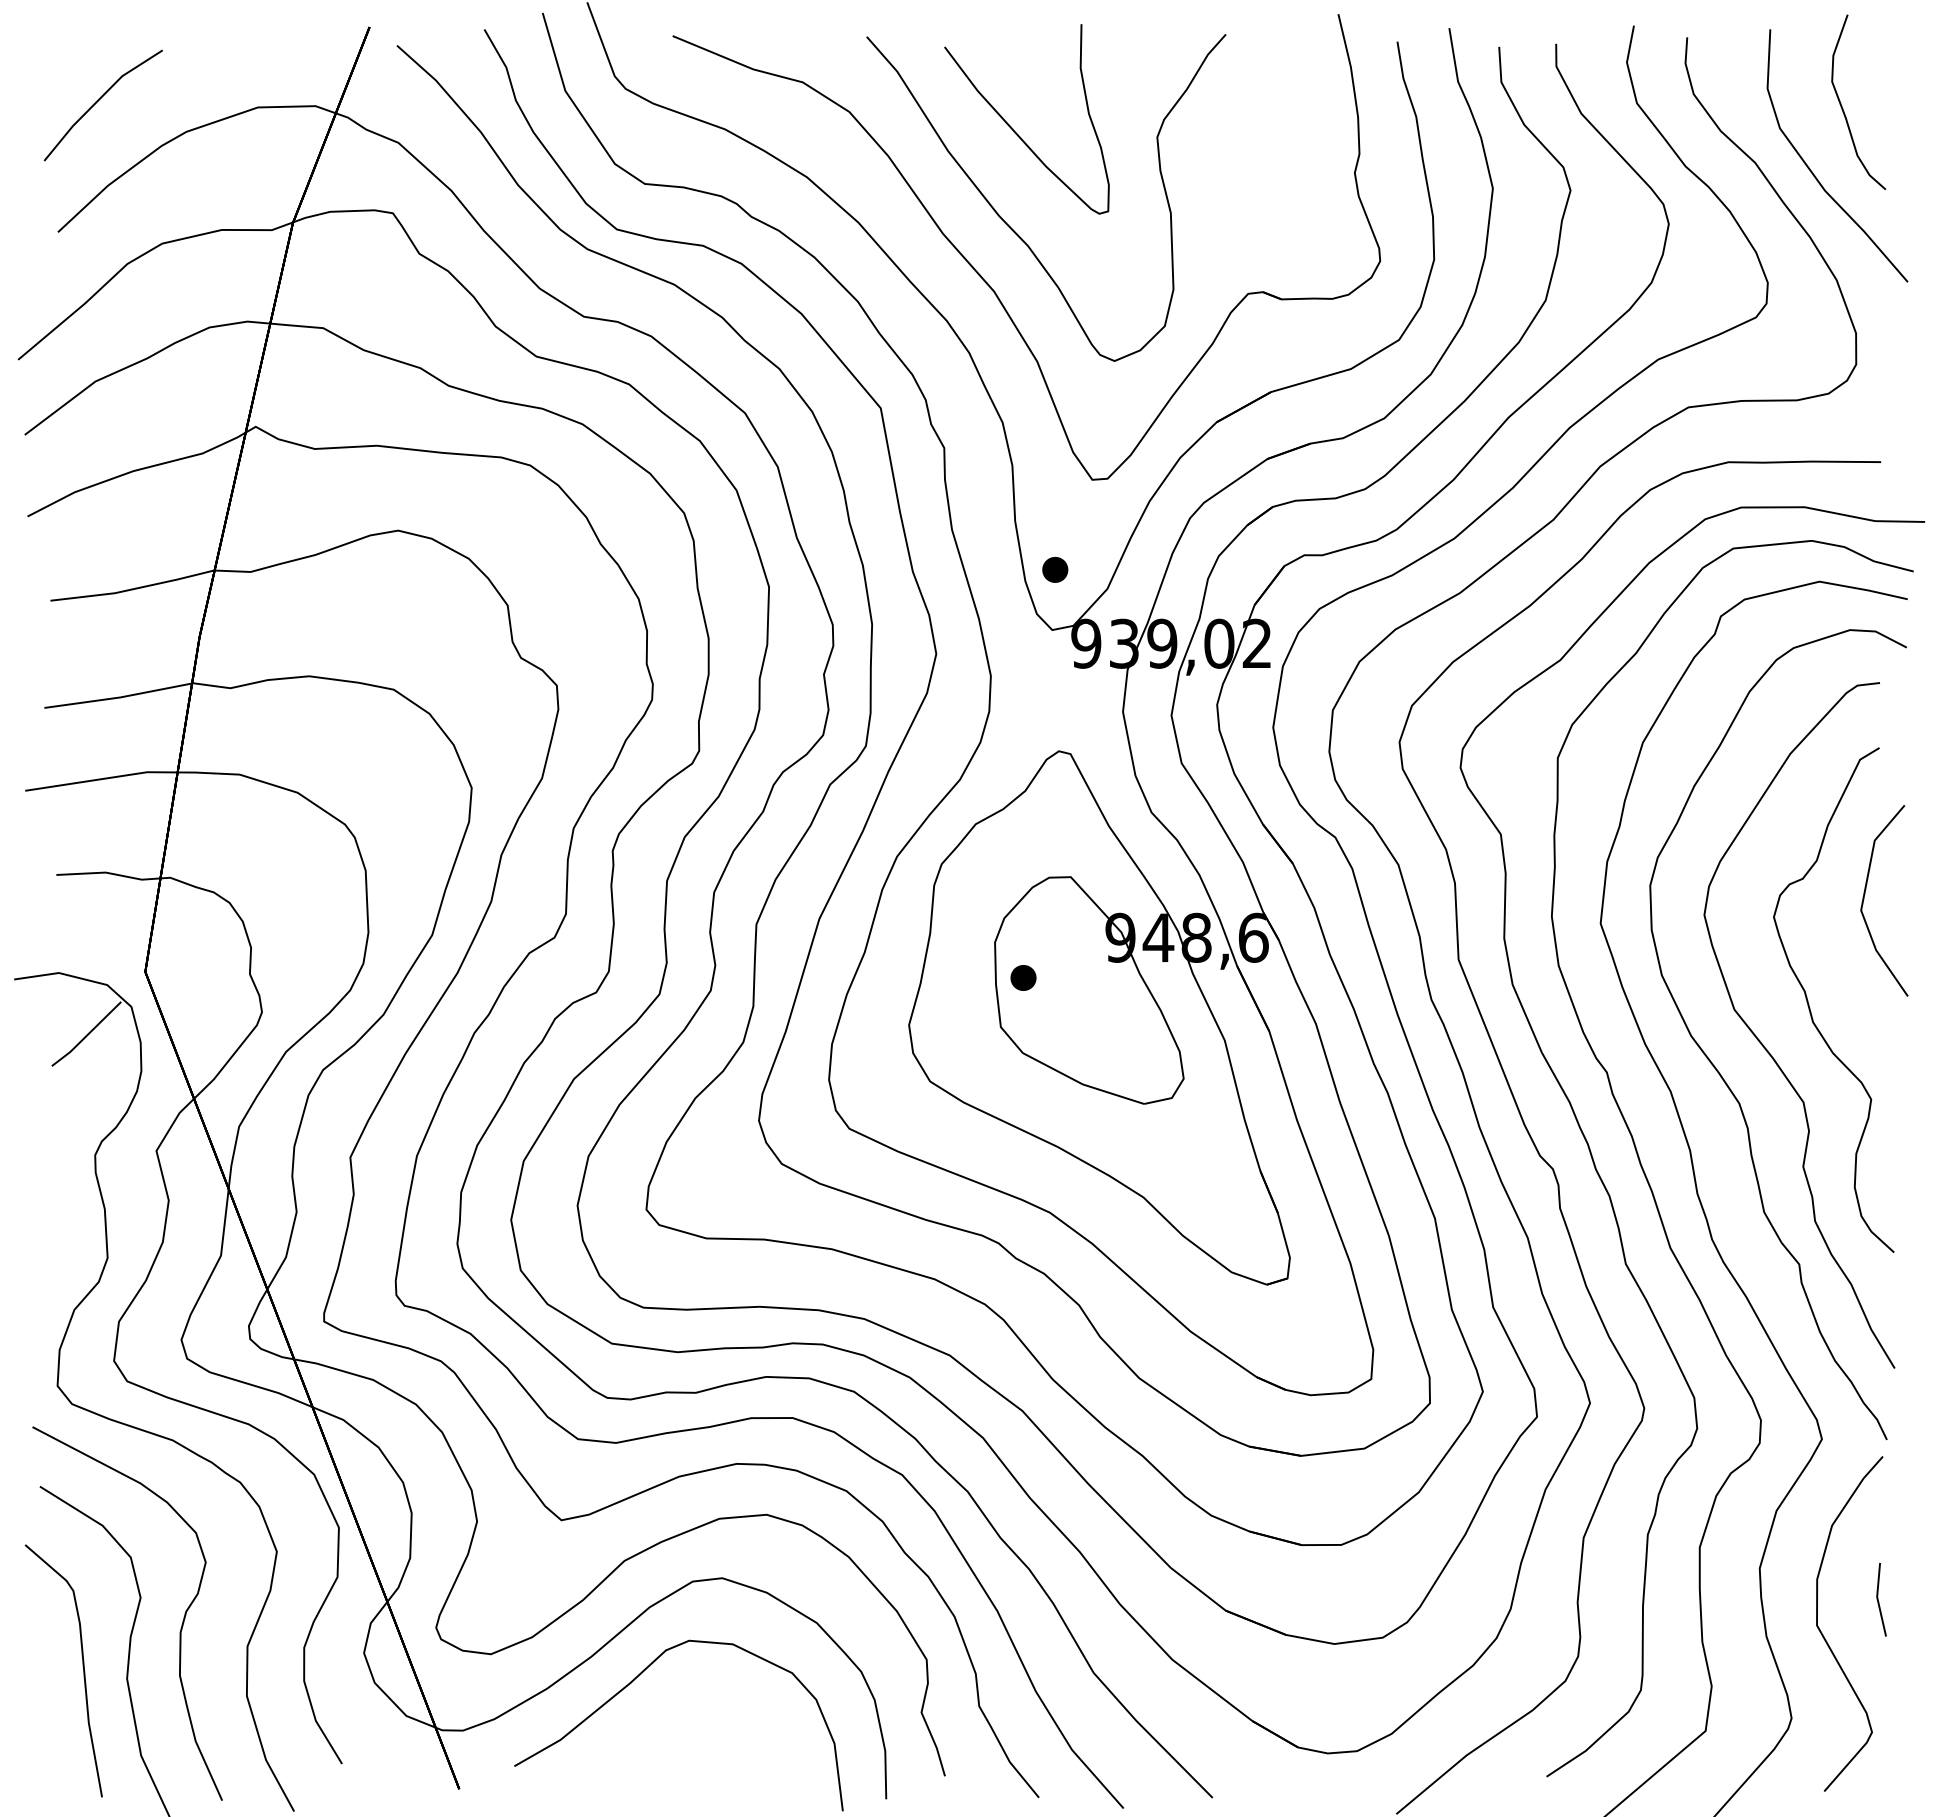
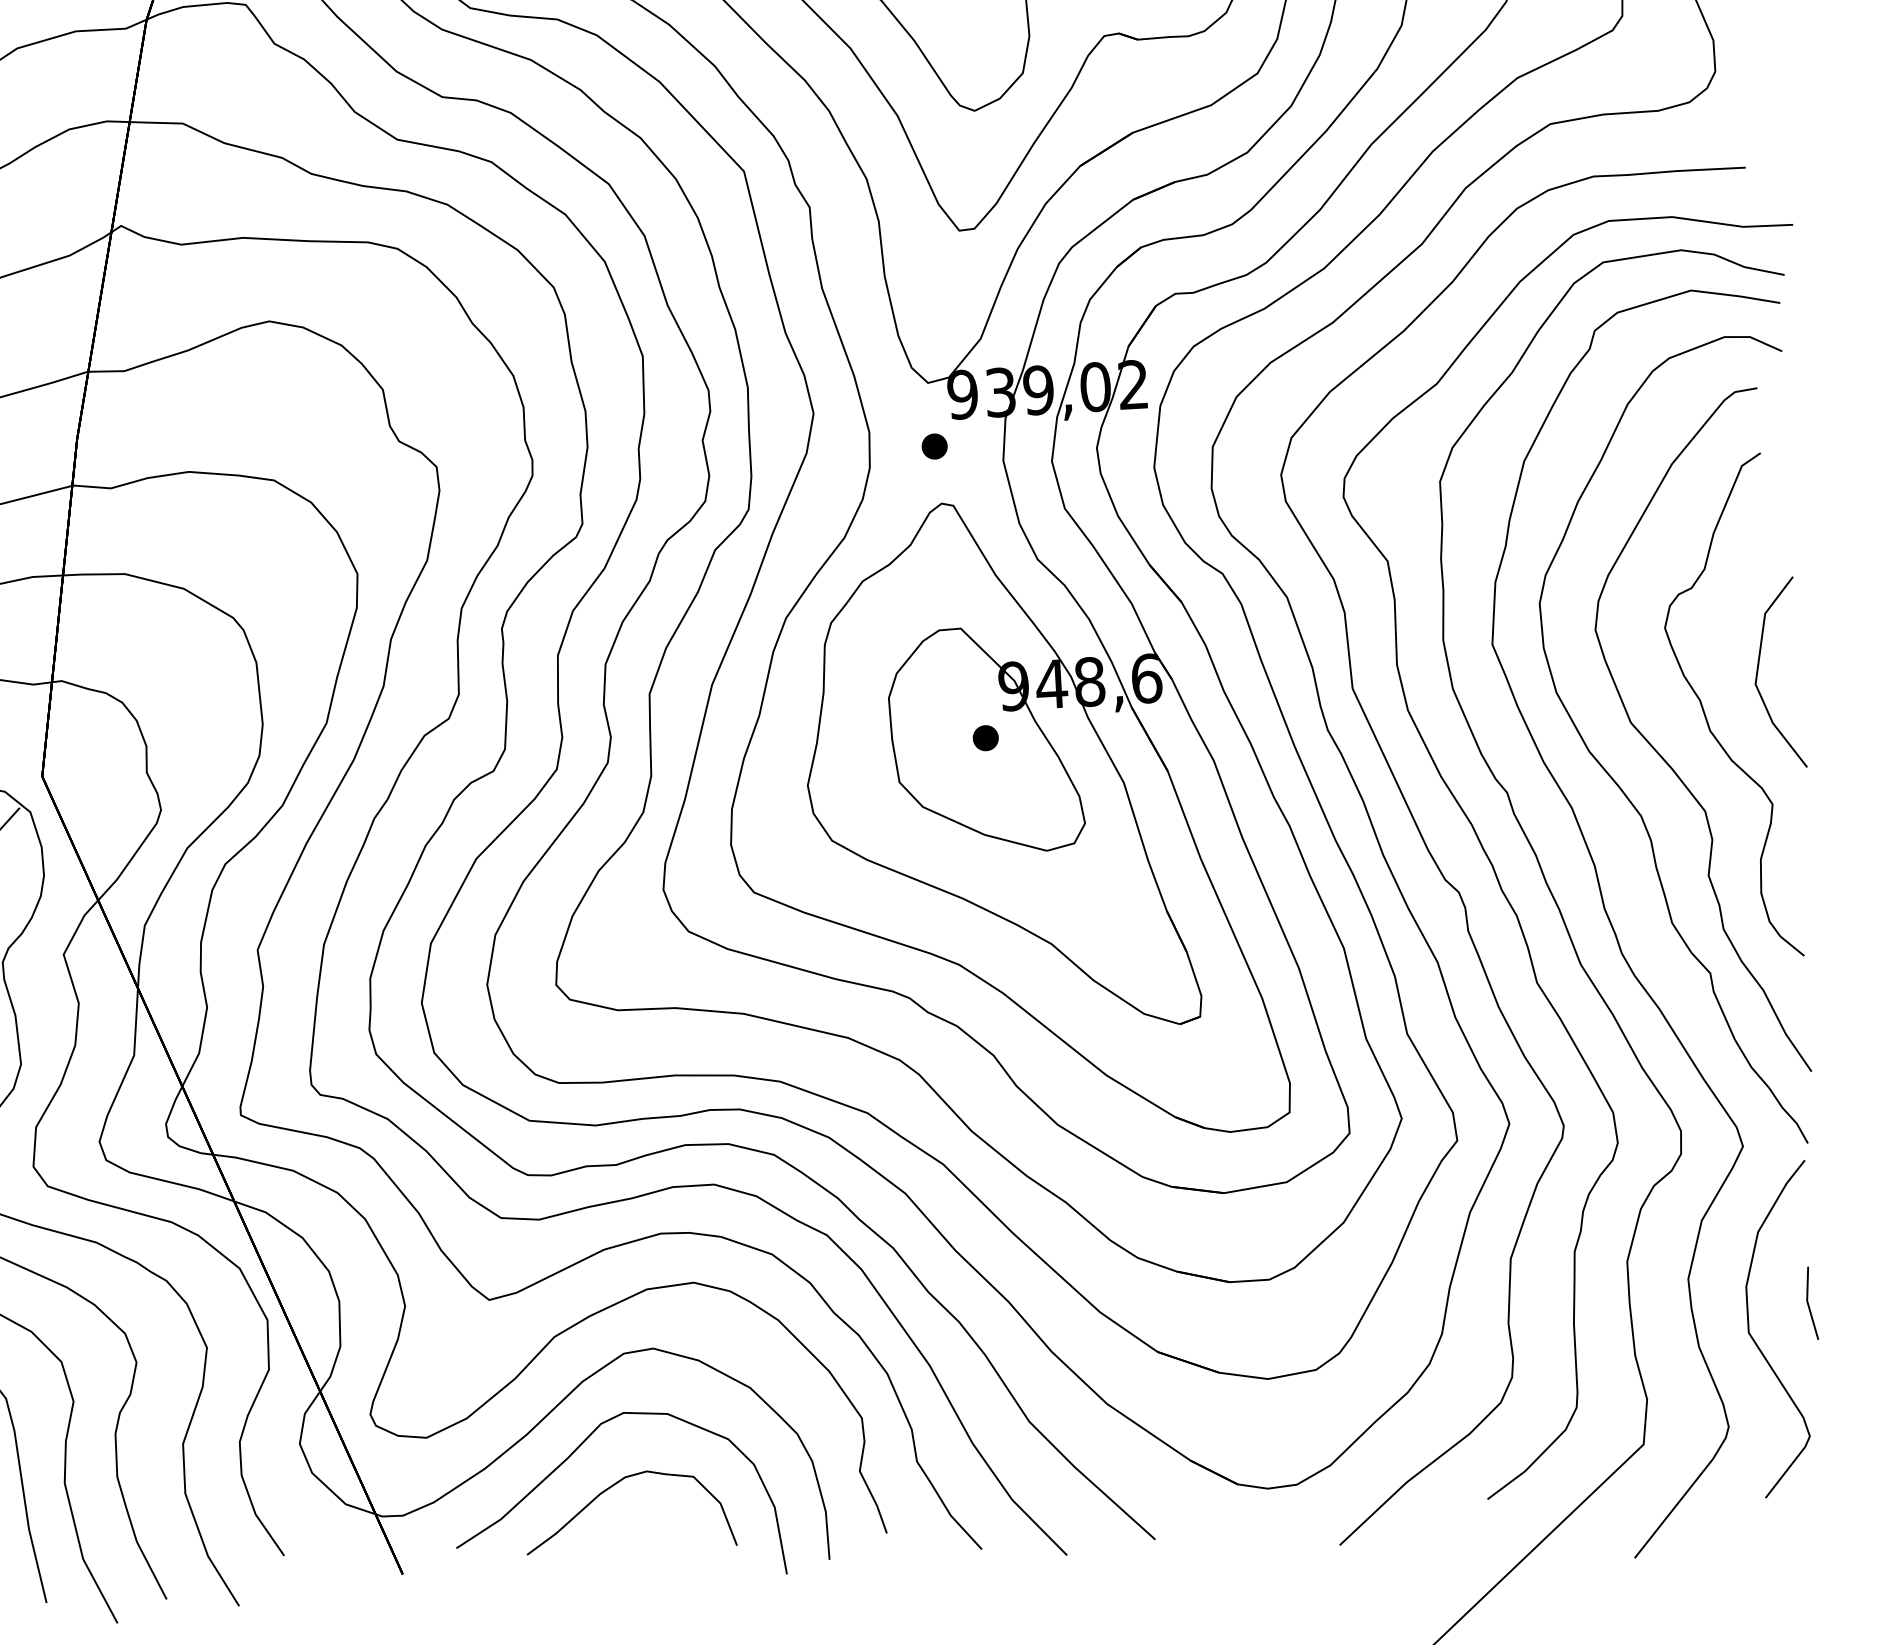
part: (1055, 569) -> (934, 446), moved
part: (1865, 894) -> (1759, 668), moved
part: (1023, 977) -> (985, 737), moved
curve: (673, 1714) -> (612, 1487), added

